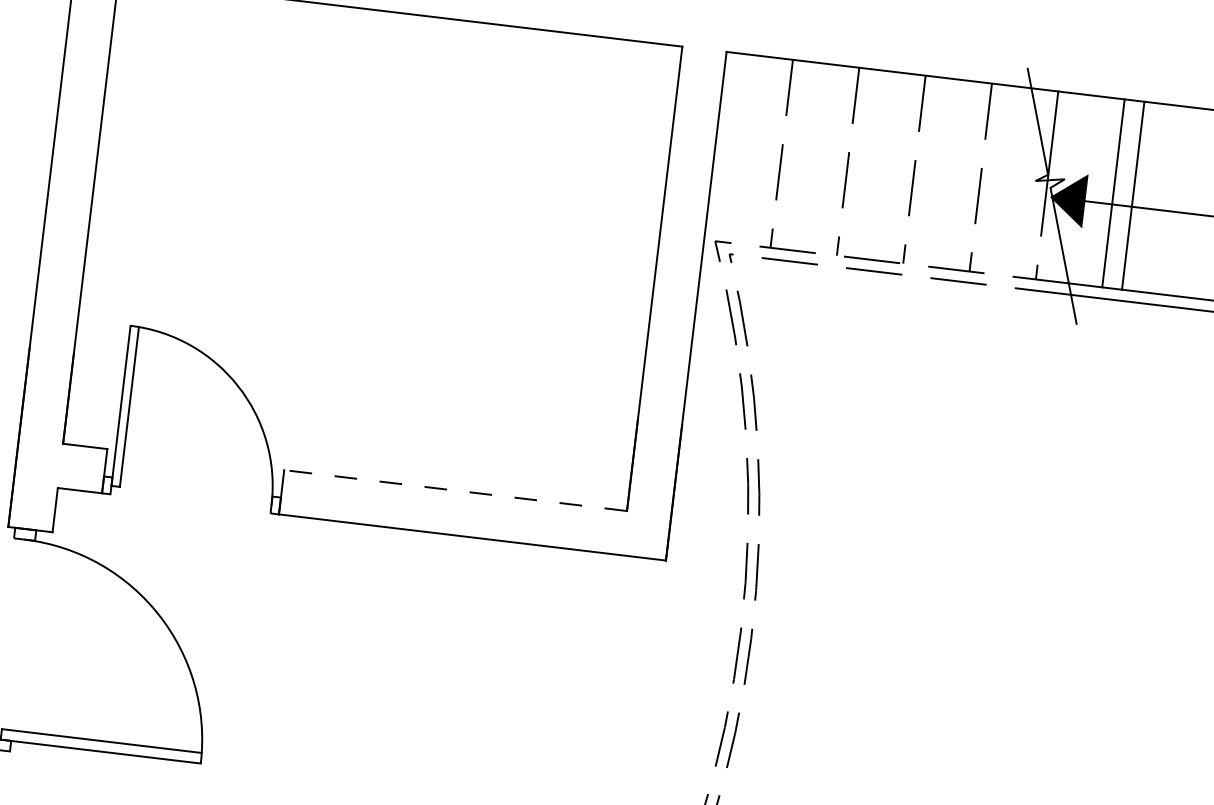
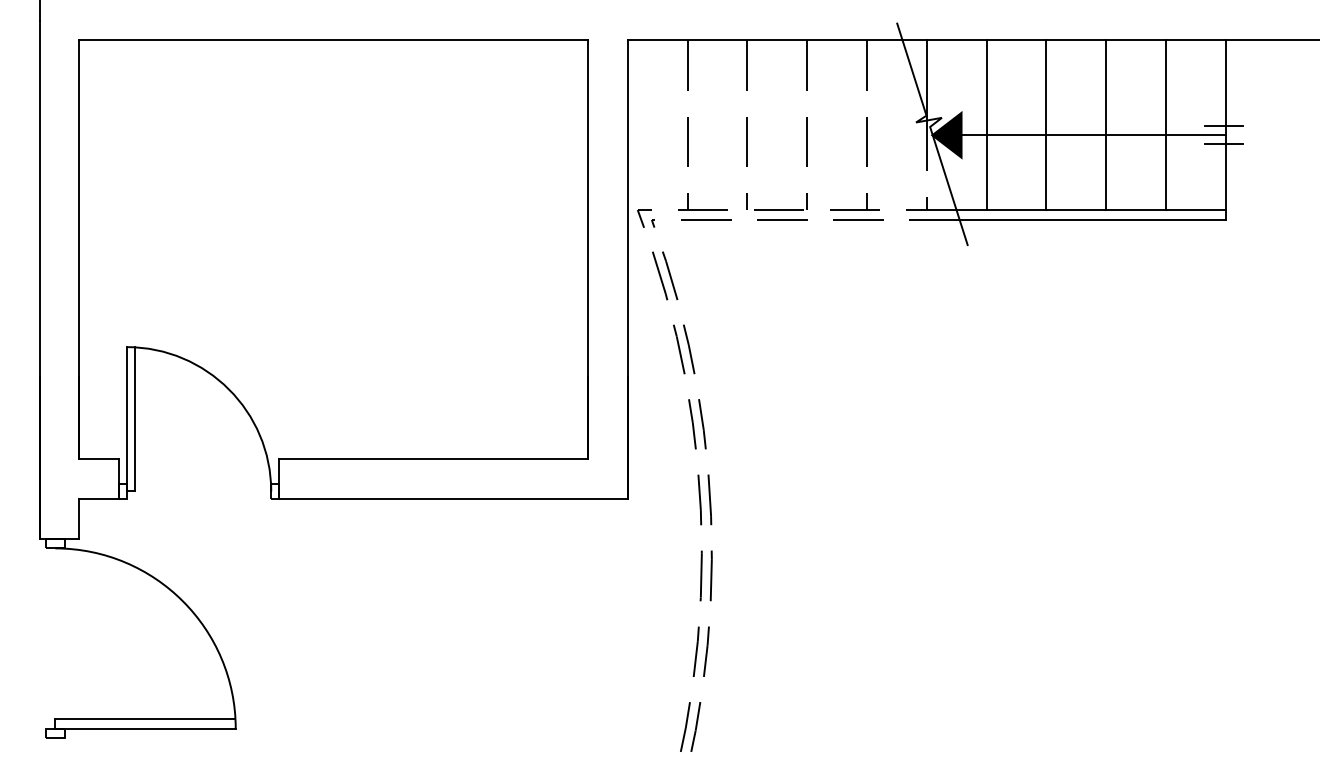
line: (1133, 194) -> (1046, 124), moved
line: (455, 490) -> (433, 459), dashed -> solid

